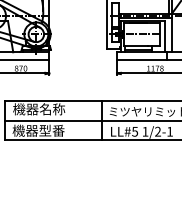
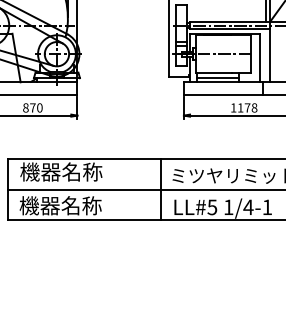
text: (51, 130) -> (80, 205), 機器型番 -> 機器名称
text: (157, 131) -> (247, 206), 1/2-1 -> 1/4-1

